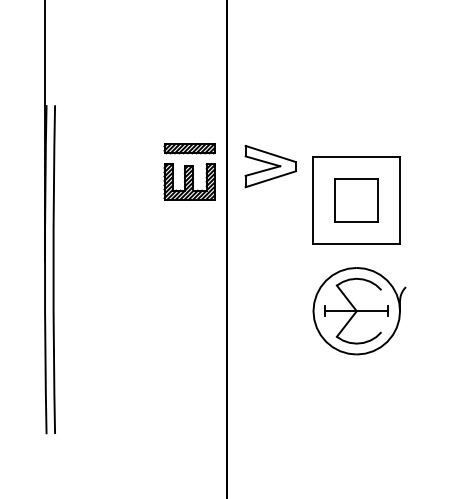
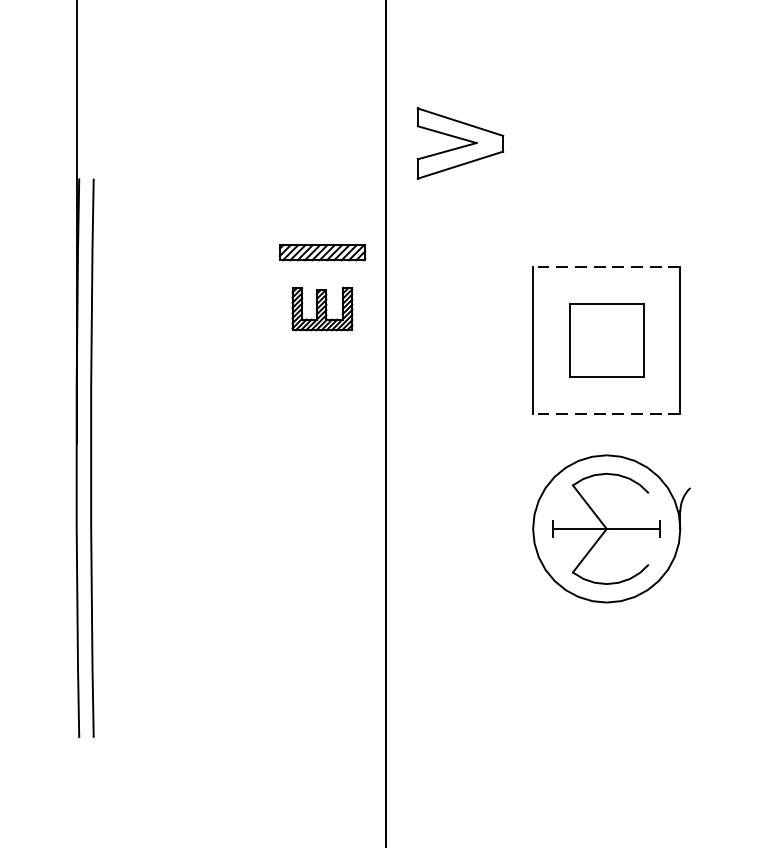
line: (356, 157) -> (606, 267), solid -> dashed
part: (270, 166) -> (460, 143), moved
part: (189, 181) -> (322, 308), size x0.7
line: (356, 243) -> (606, 413), solid -> dashed

